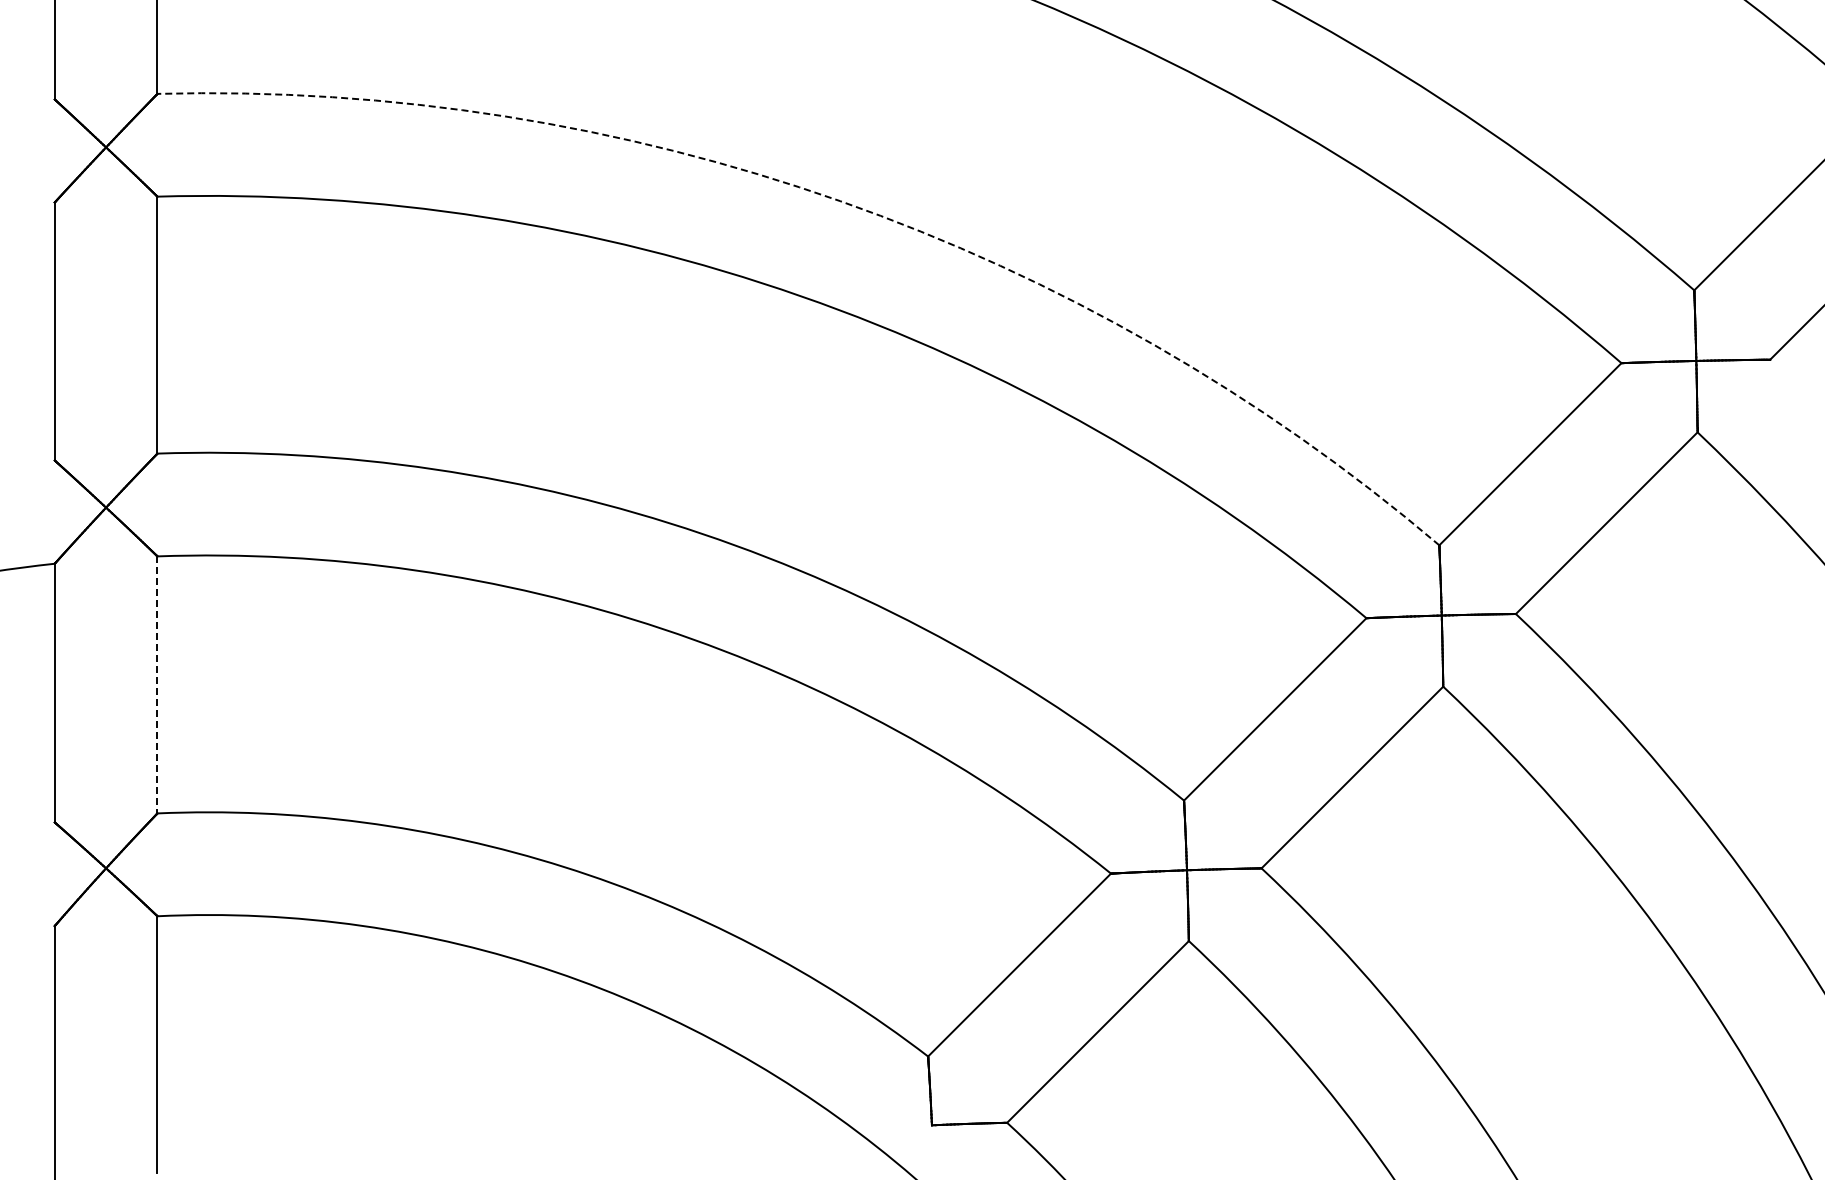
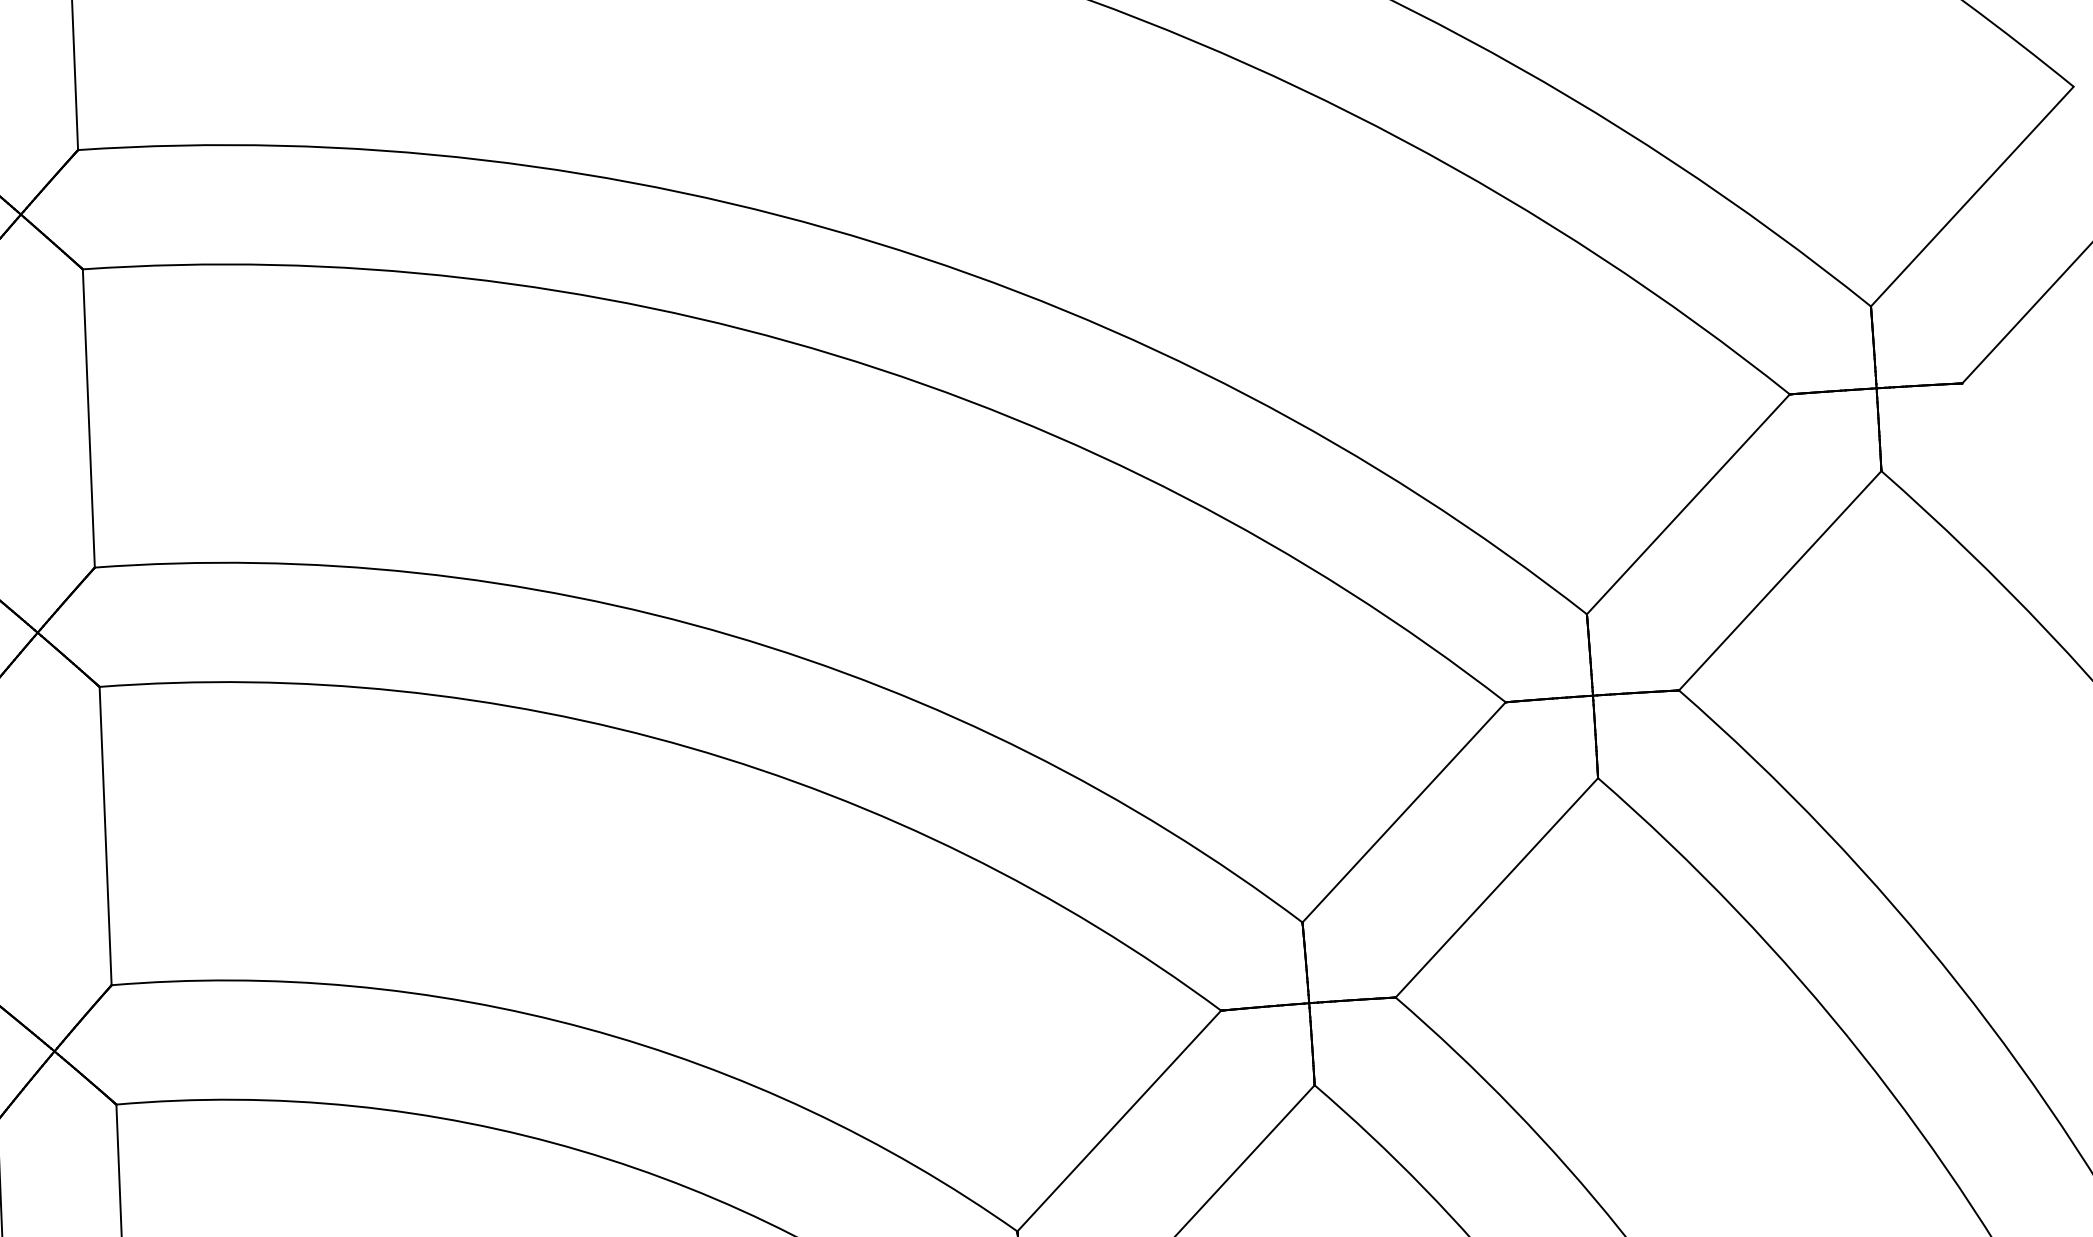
arc: (840, 201) -> (875, 243), dashed -> solid
line: (157, 684) -> (105, 835), dashed -> solid

